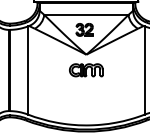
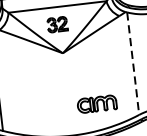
part: (86, 70) -> (97, 104), moved
line: (144, 70) -> (132, 63), solid -> dashed

